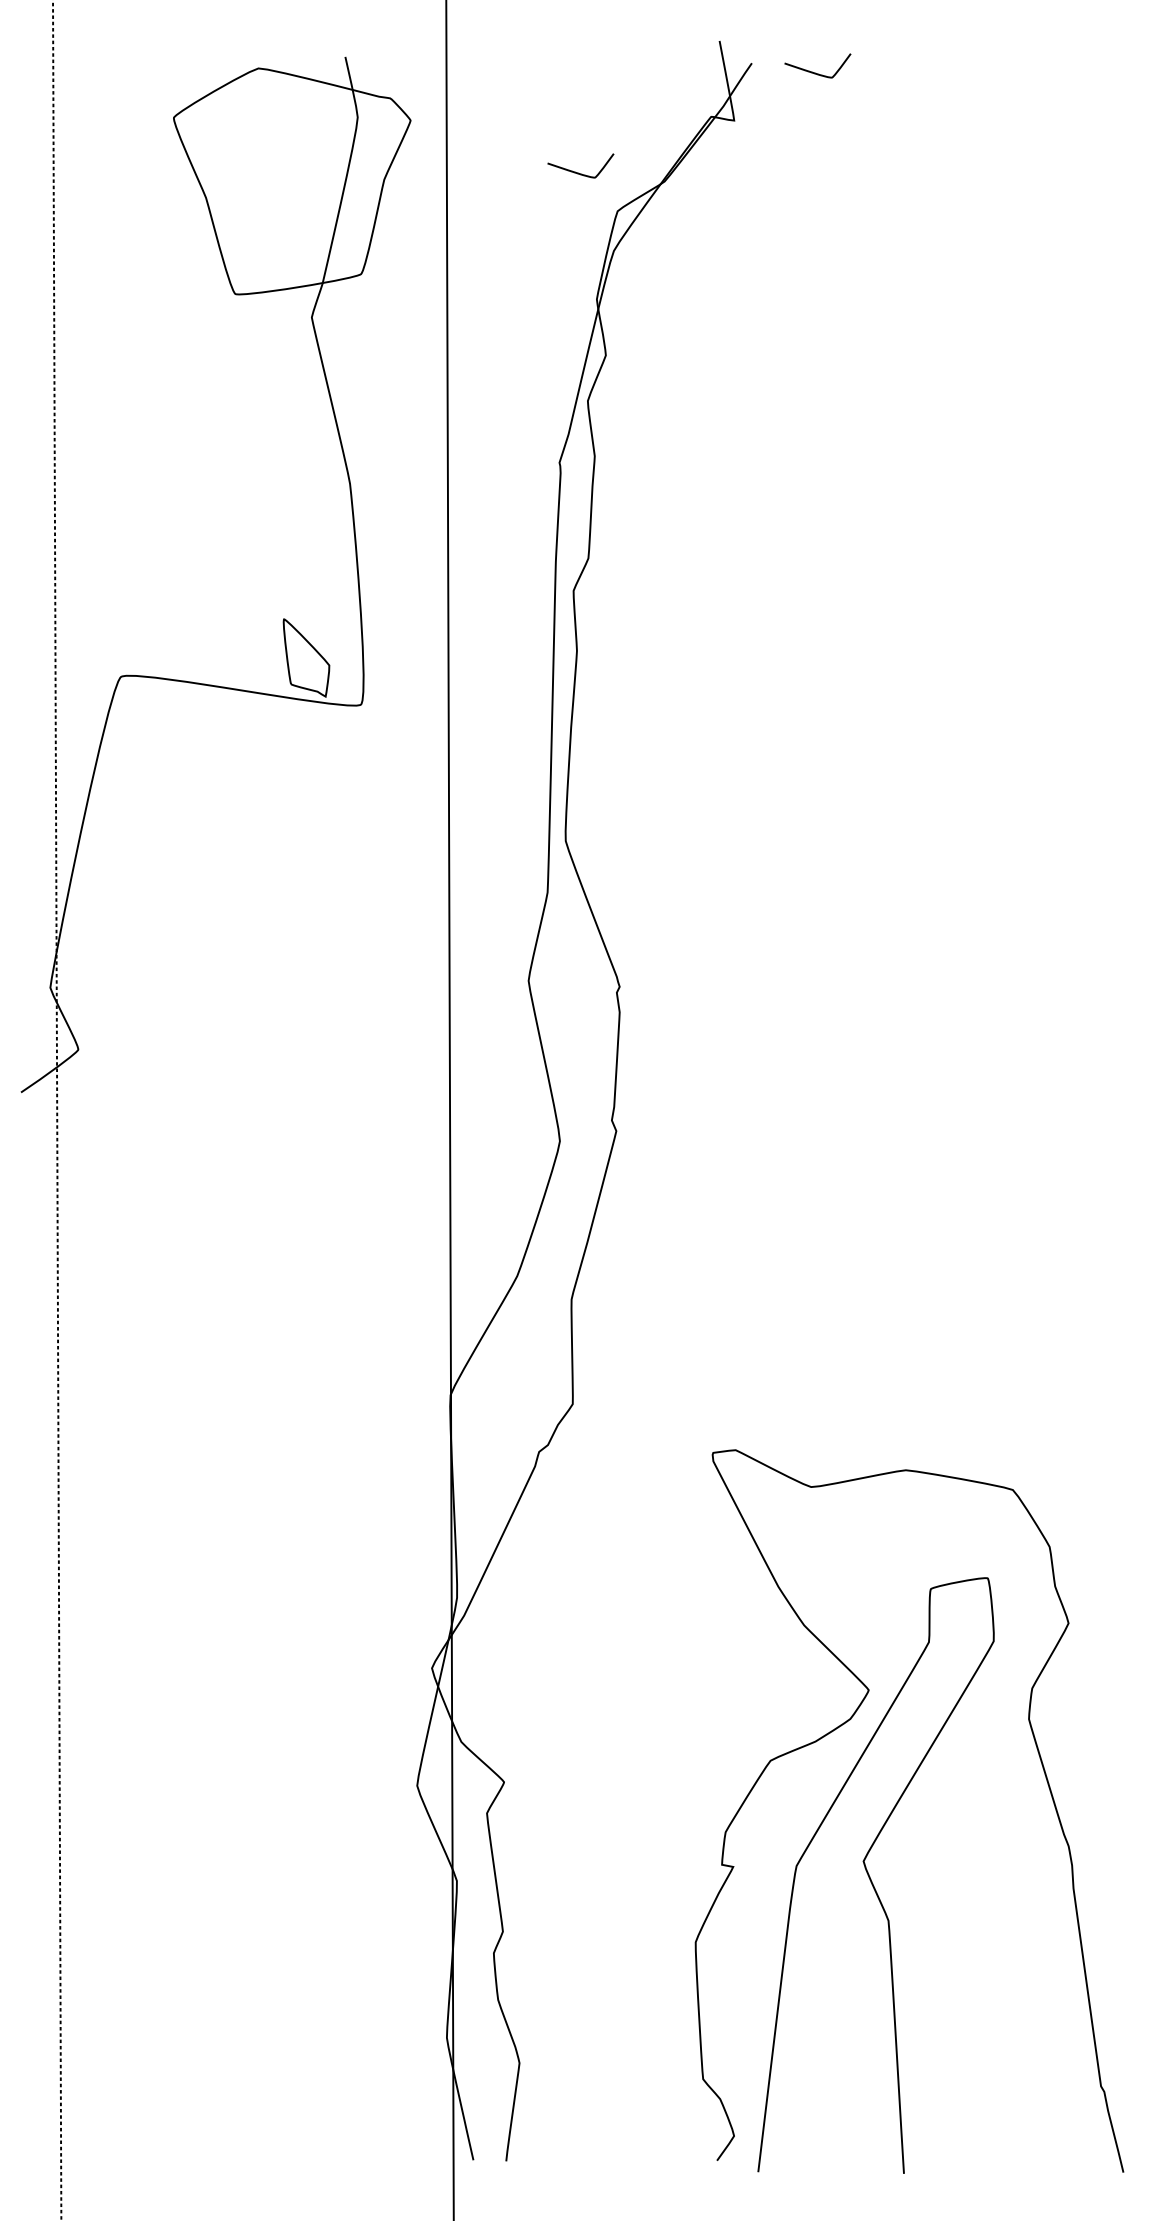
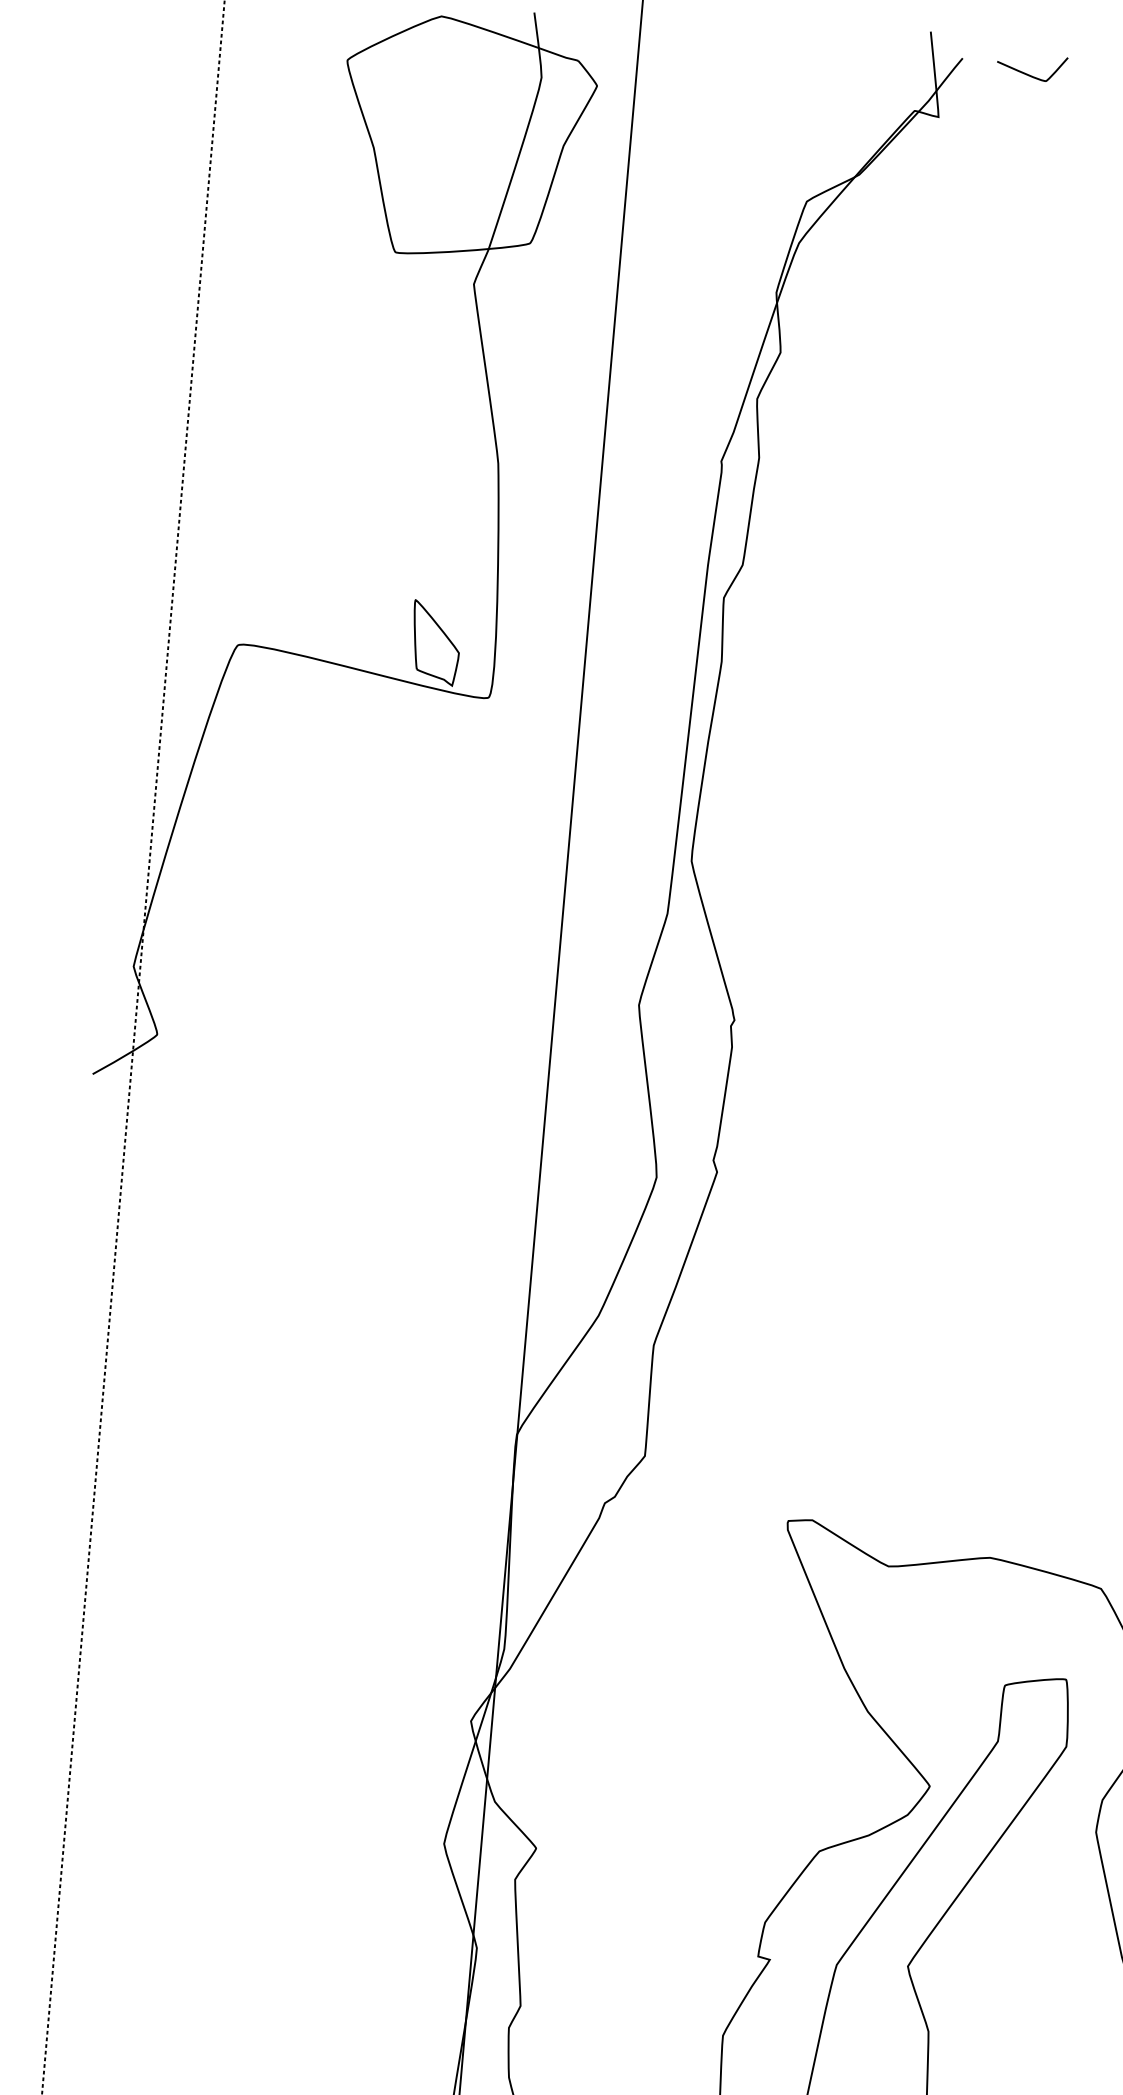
curve: (578, 172) -> (769, 156), removed

